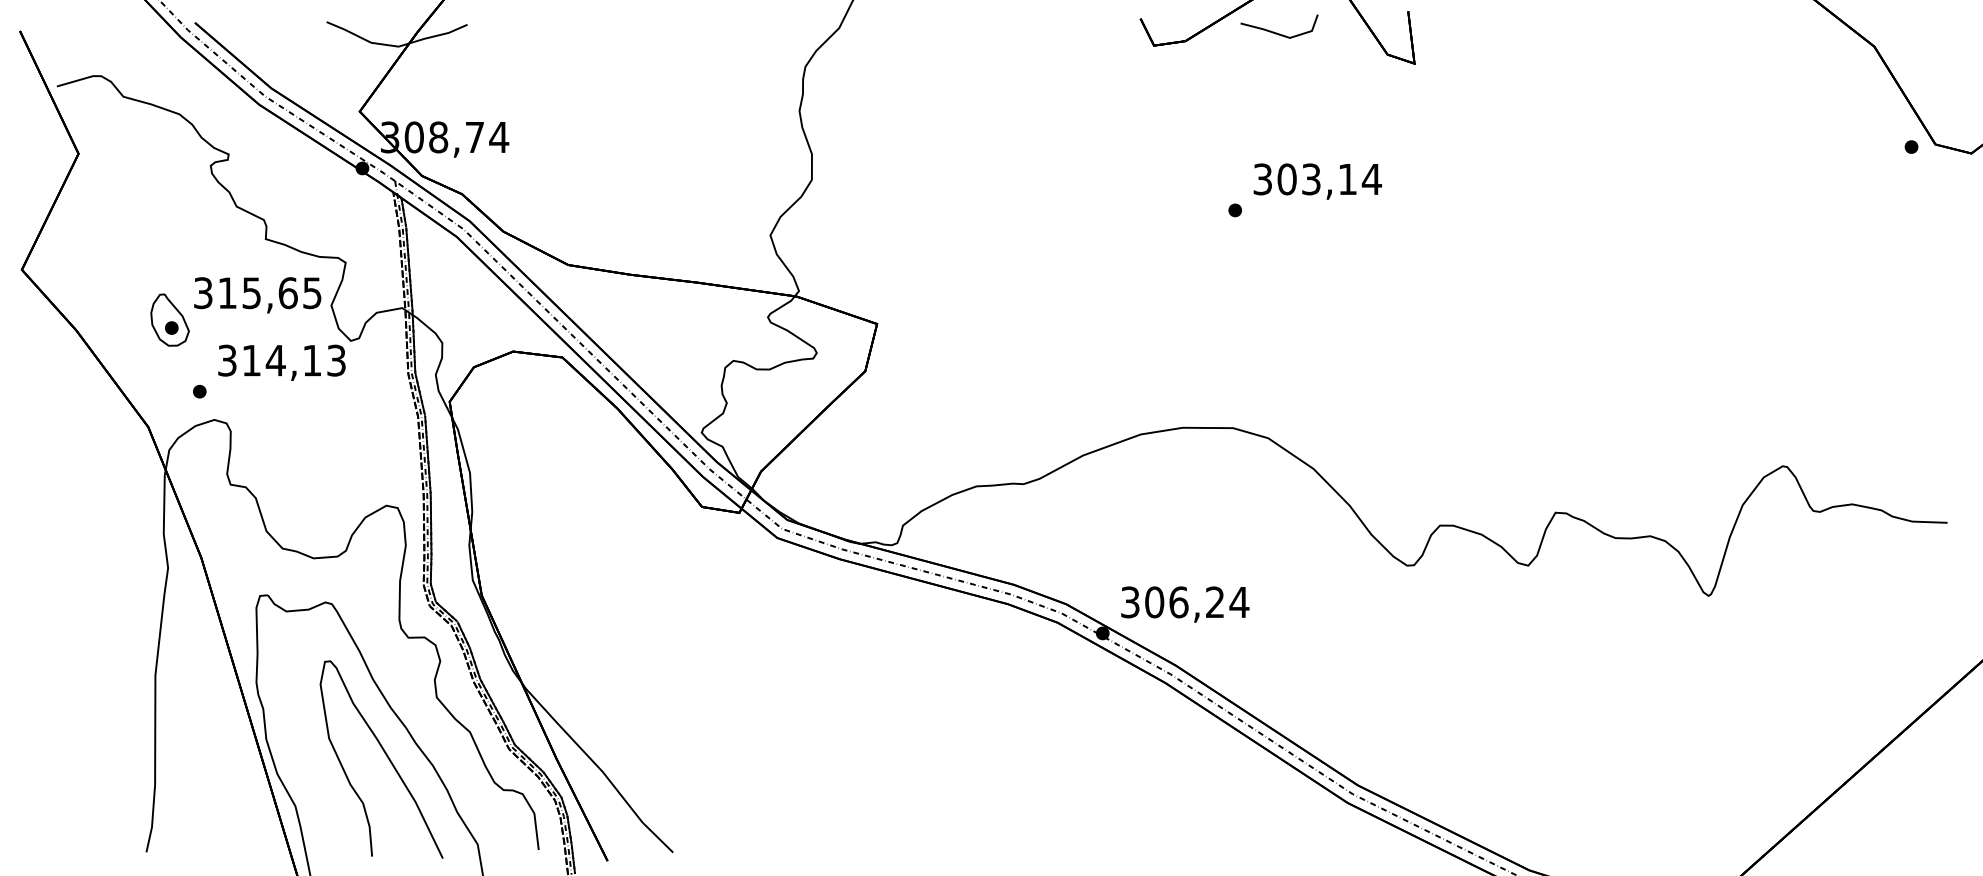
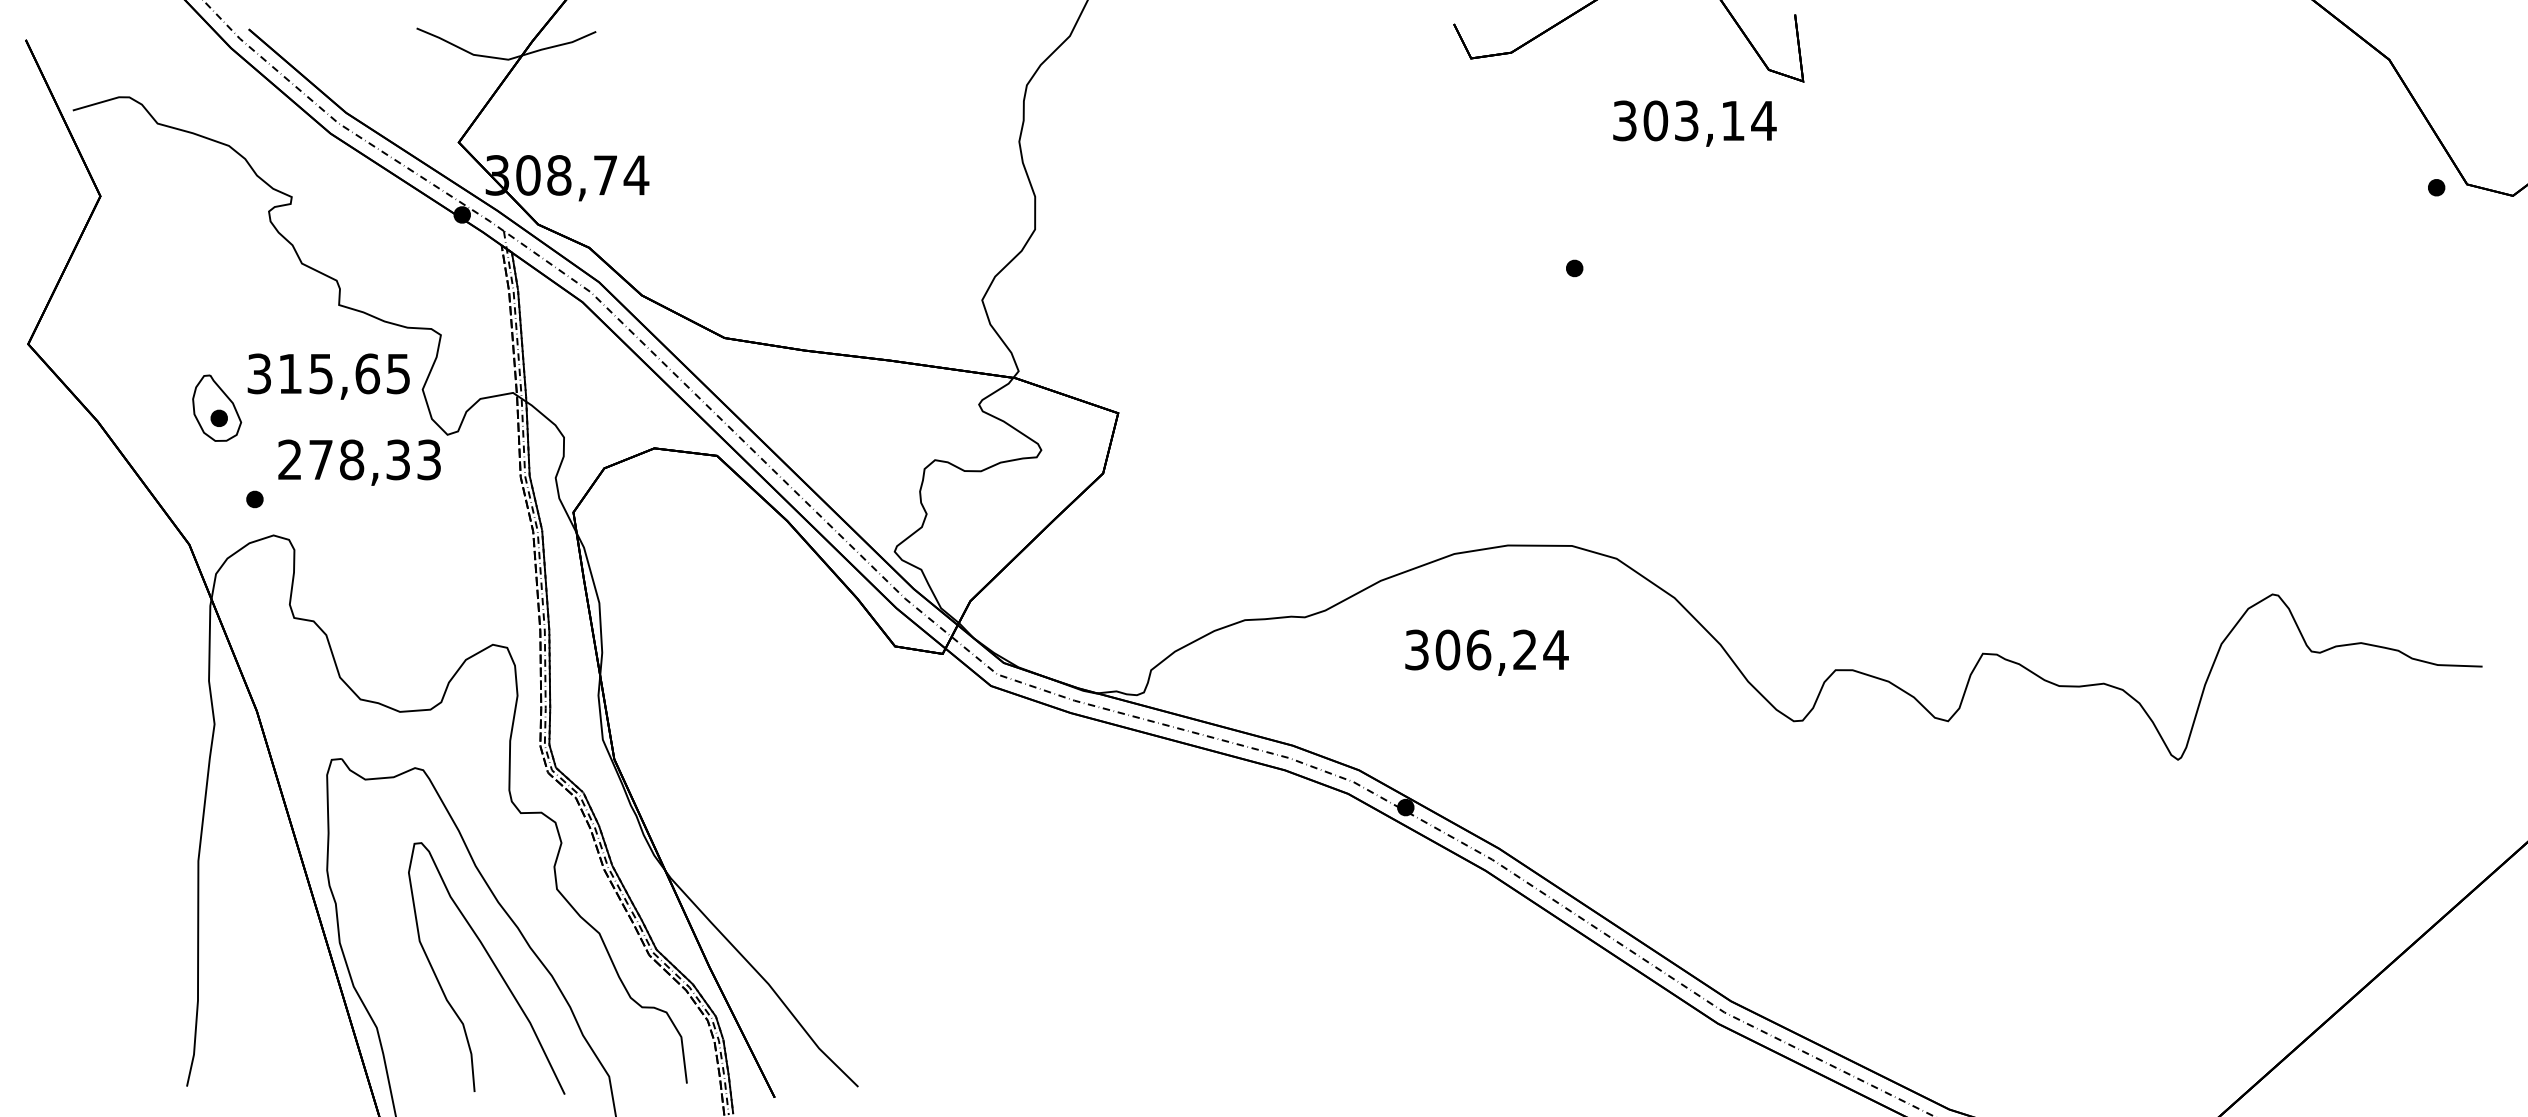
line: (1275, 32) -> (1626, 41), removed
text: (1317, 181) -> (1694, 123), moved
text: (269, 360) -> (343, 459), 314,13 -> 278,33
text: (1184, 604) -> (1486, 652), moved

